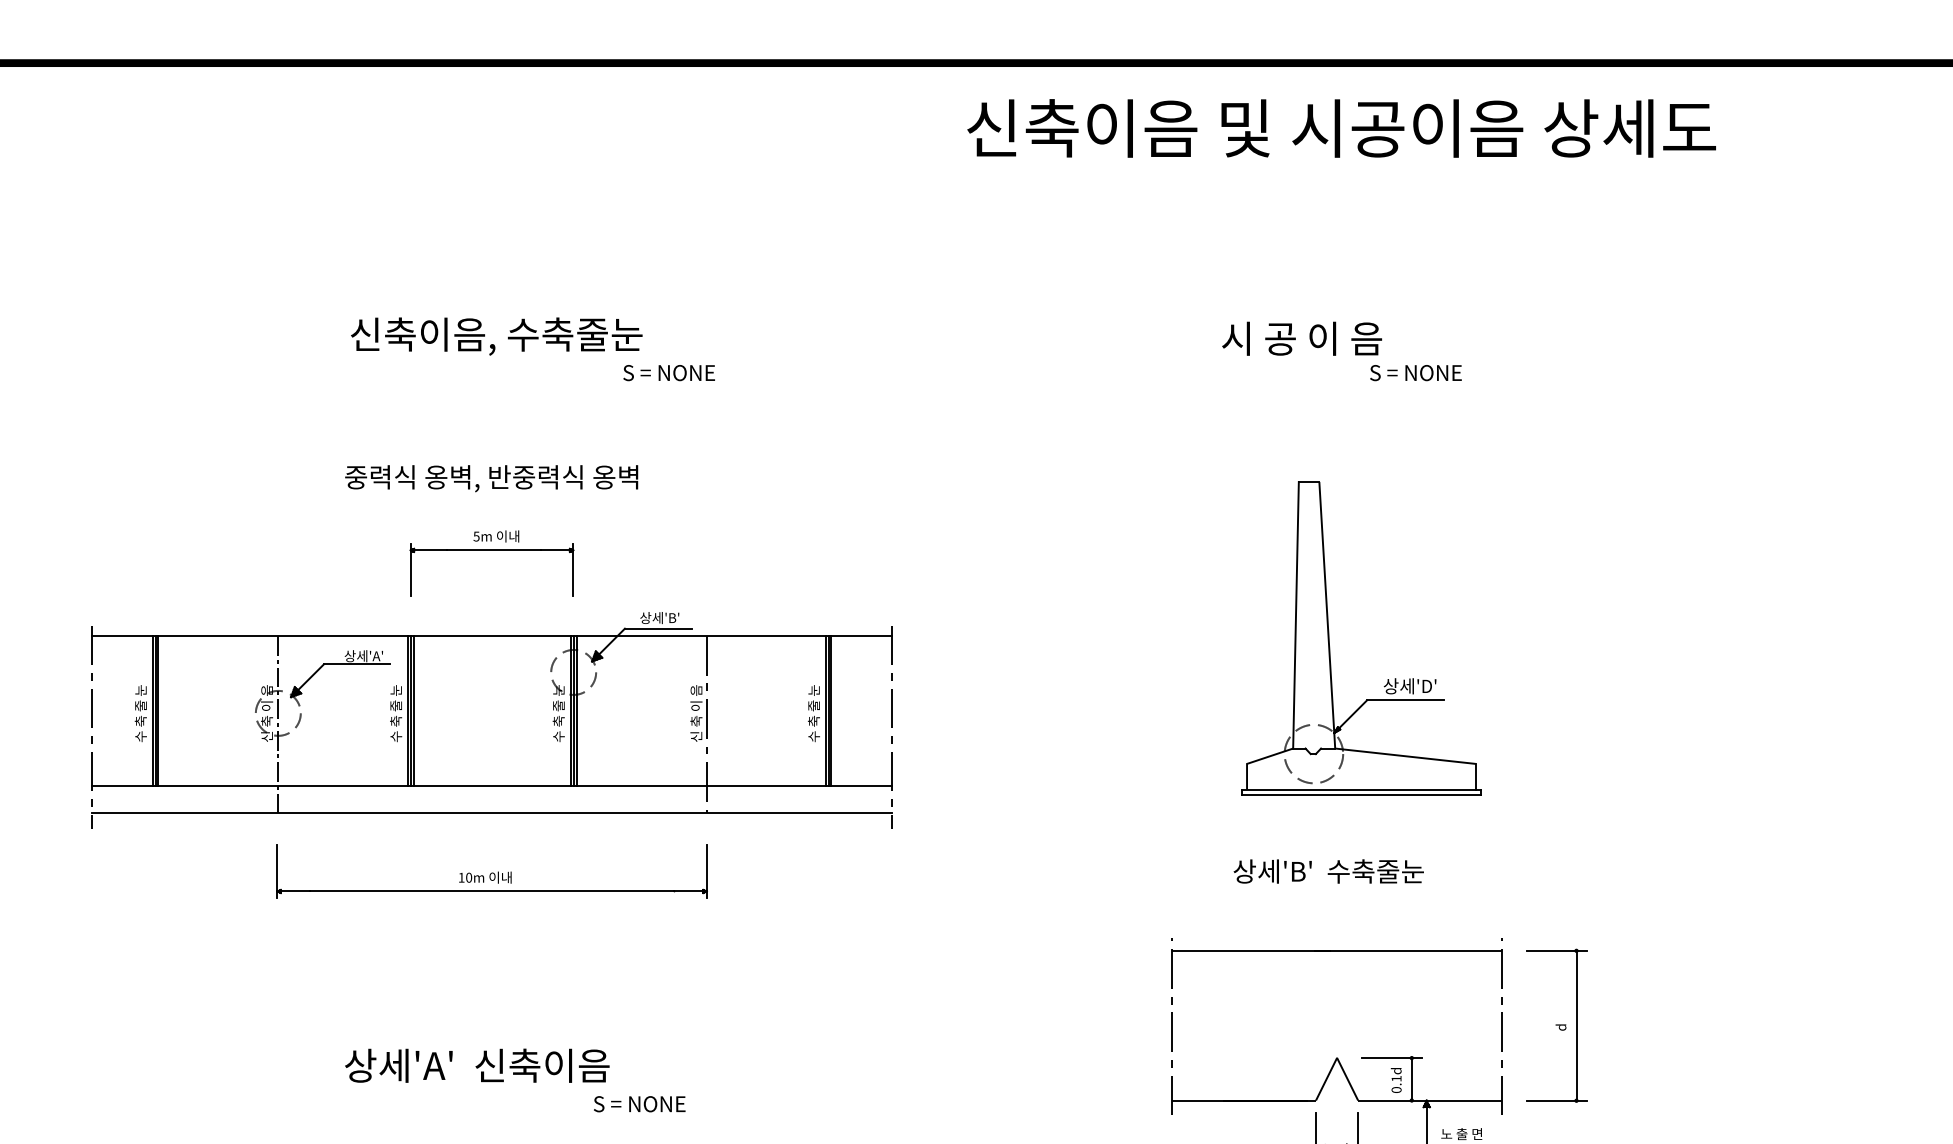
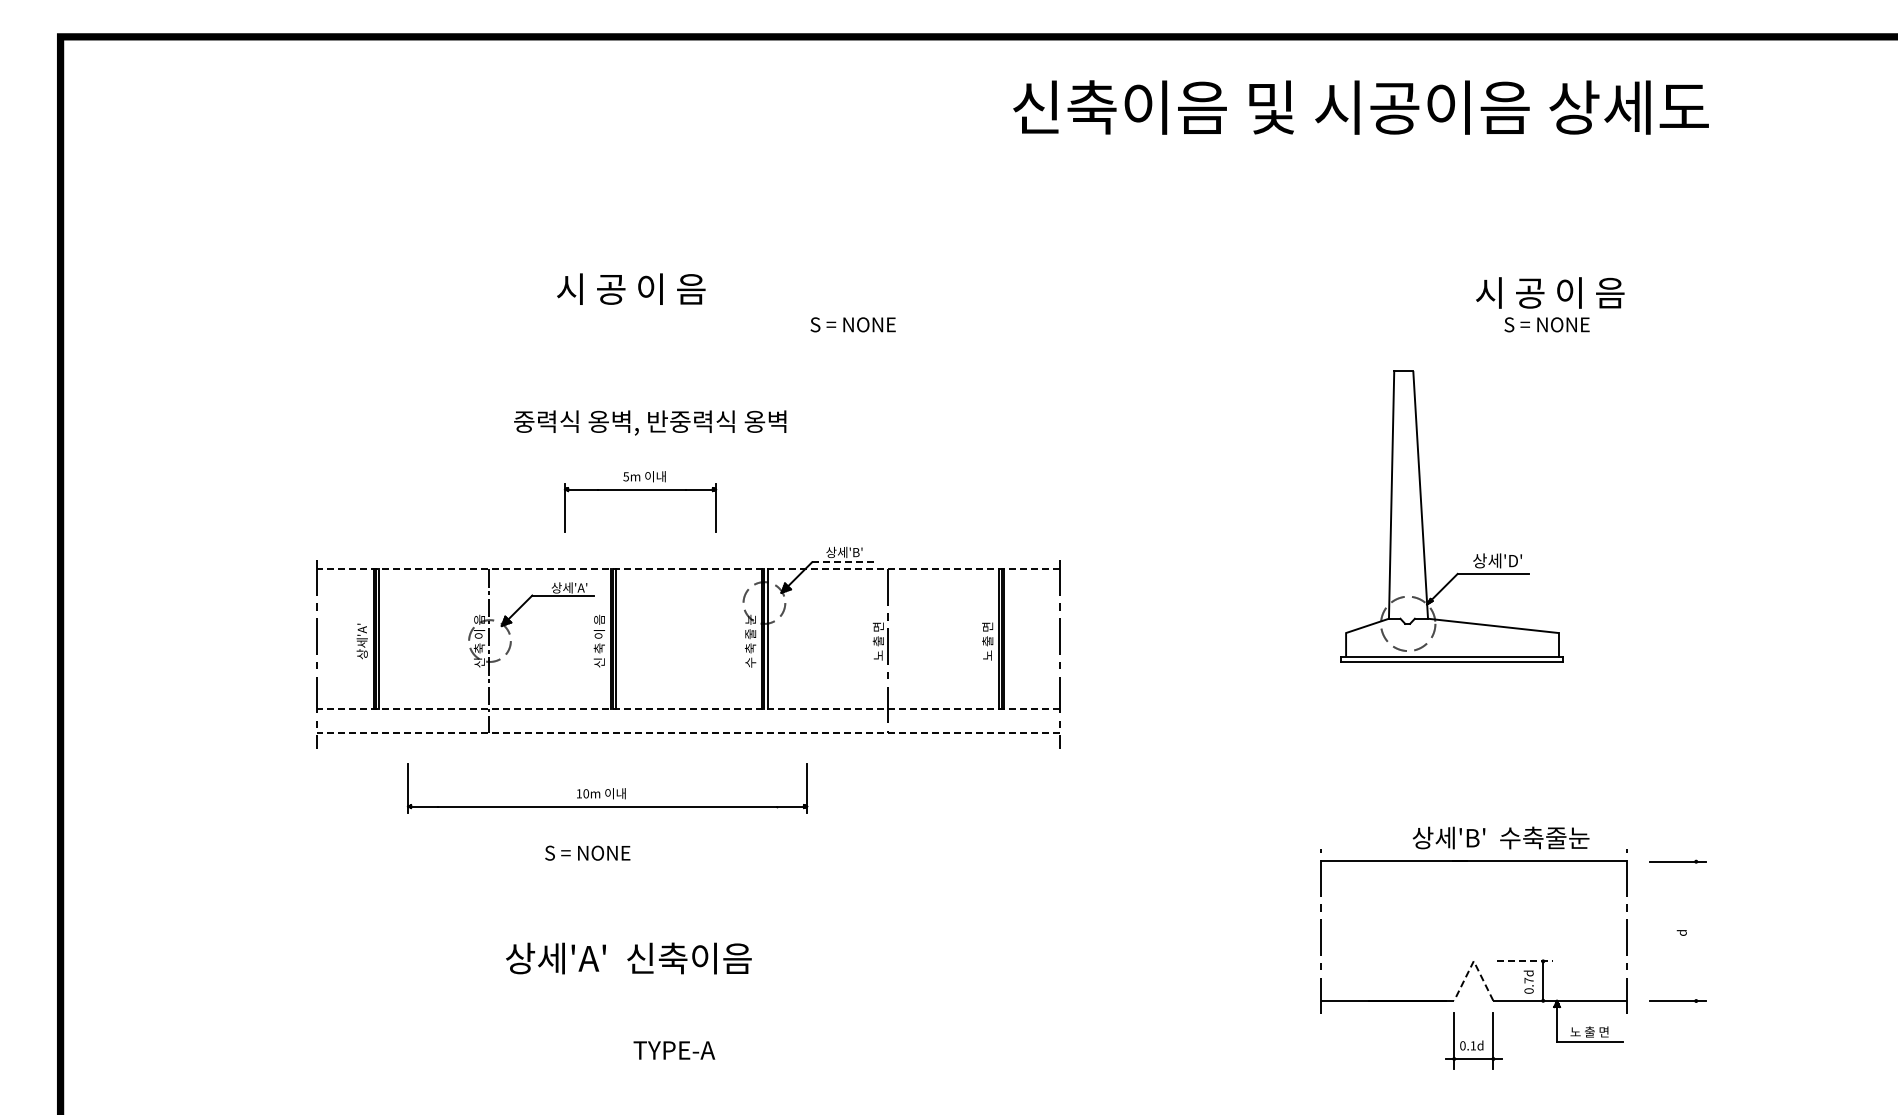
text: (1341, 128) -> (1360, 107), moved
text: (496, 336) -> (692, 290), 신축이음, 수축줄눈 -> 시 공 이 음
text: (1302, 338) -> (1550, 292), moved
text: (491, 478) -> (650, 422), moved
part: (491, 551) -> (640, 490), moved
line: (658, 628) -> (843, 562), solid -> dashed
line: (491, 636) -> (688, 569), solid -> dashed
part: (1330, 642) -> (1423, 520), moved
text: (140, 712) -> (361, 640), 수 축 줄 눈 -> 상세'A'
text: (696, 712) -> (878, 640), 신 축 이 음 -> 노 출 면
text: (813, 712) -> (987, 640), 수 축 줄 눈 -> 노 출 면
text: (395, 713) -> (598, 641), 수 축 줄 눈 -> 신 축 이 음
line: (491, 787) -> (688, 709), solid -> dashed
line: (491, 812) -> (688, 733), solid -> dashed
text: (1328, 870) -> (1500, 837), moved
part: (491, 872) -> (607, 788), moved
line: (1576, 1025) -> (1696, 931), removed
line: (1336, 1058) -> (1473, 961), solid -> dashed
line: (1391, 1058) -> (1524, 961), solid -> dashed
text: (476, 1065) -> (628, 958), moved
text: (1395, 1078) -> (1528, 980), 0.1d -> 0.7d
text: (639, 1103) -> (587, 852), moved

